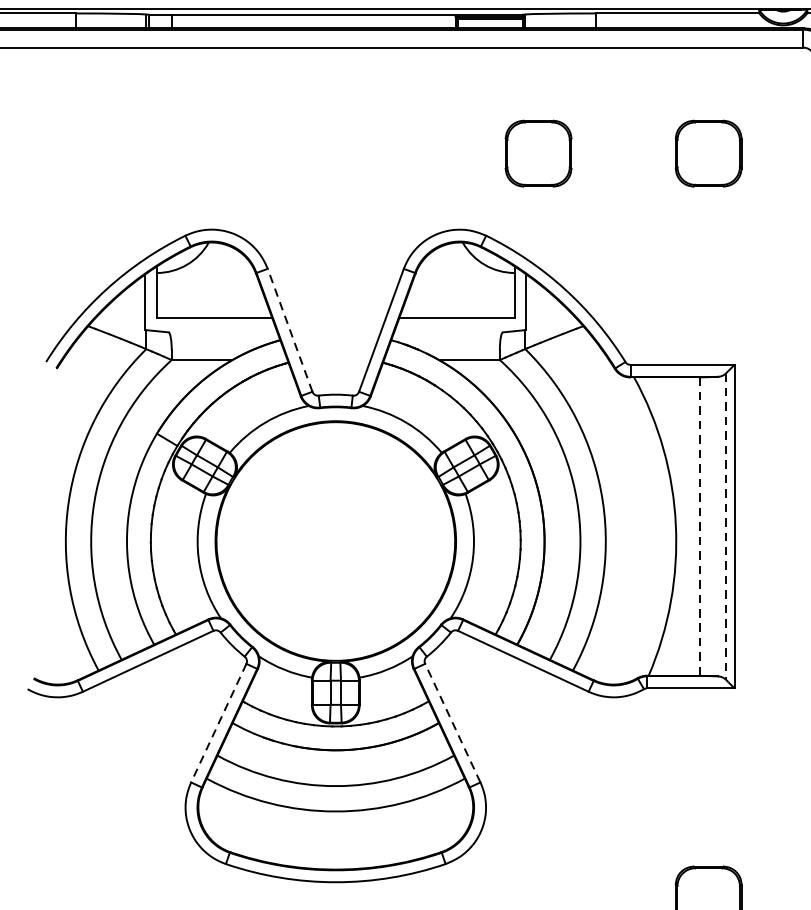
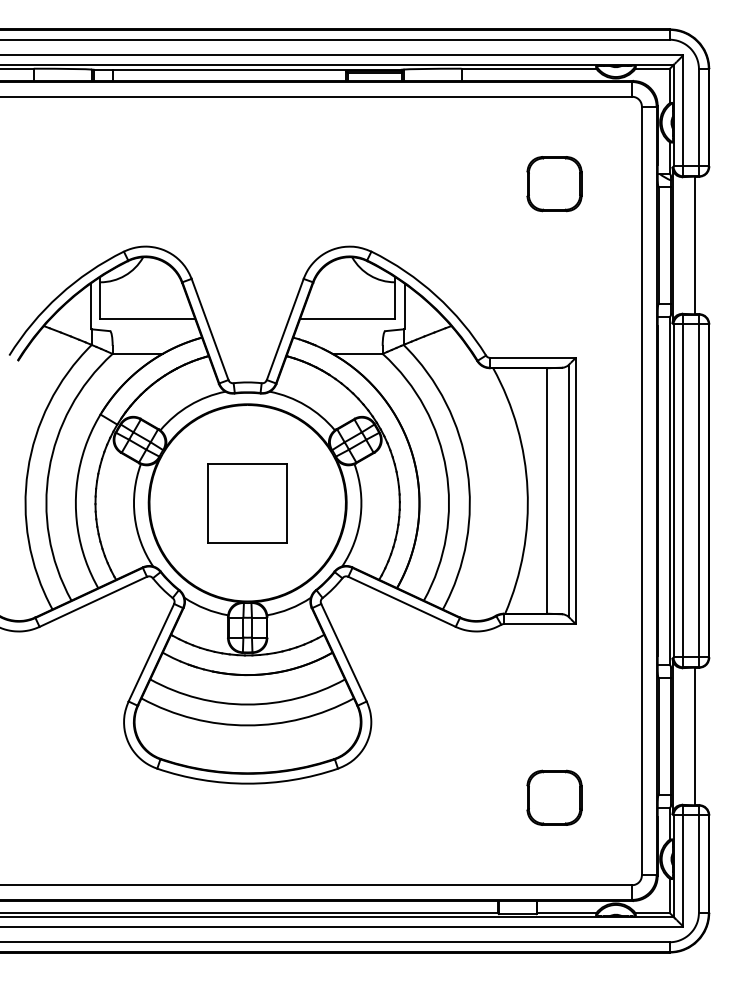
part: (538, 154) -> (414, 184), removed
line: (290, 330) -> (210, 329), dashed -> solid
line: (700, 526) -> (547, 490), dashed -> solid
line: (725, 527) -> (568, 491), dashed -> solid
part: (335, 541) -> (247, 503), added
line: (218, 722) -> (151, 652), dashed -> solid
line: (452, 722) -> (343, 652), dashed -> solid

